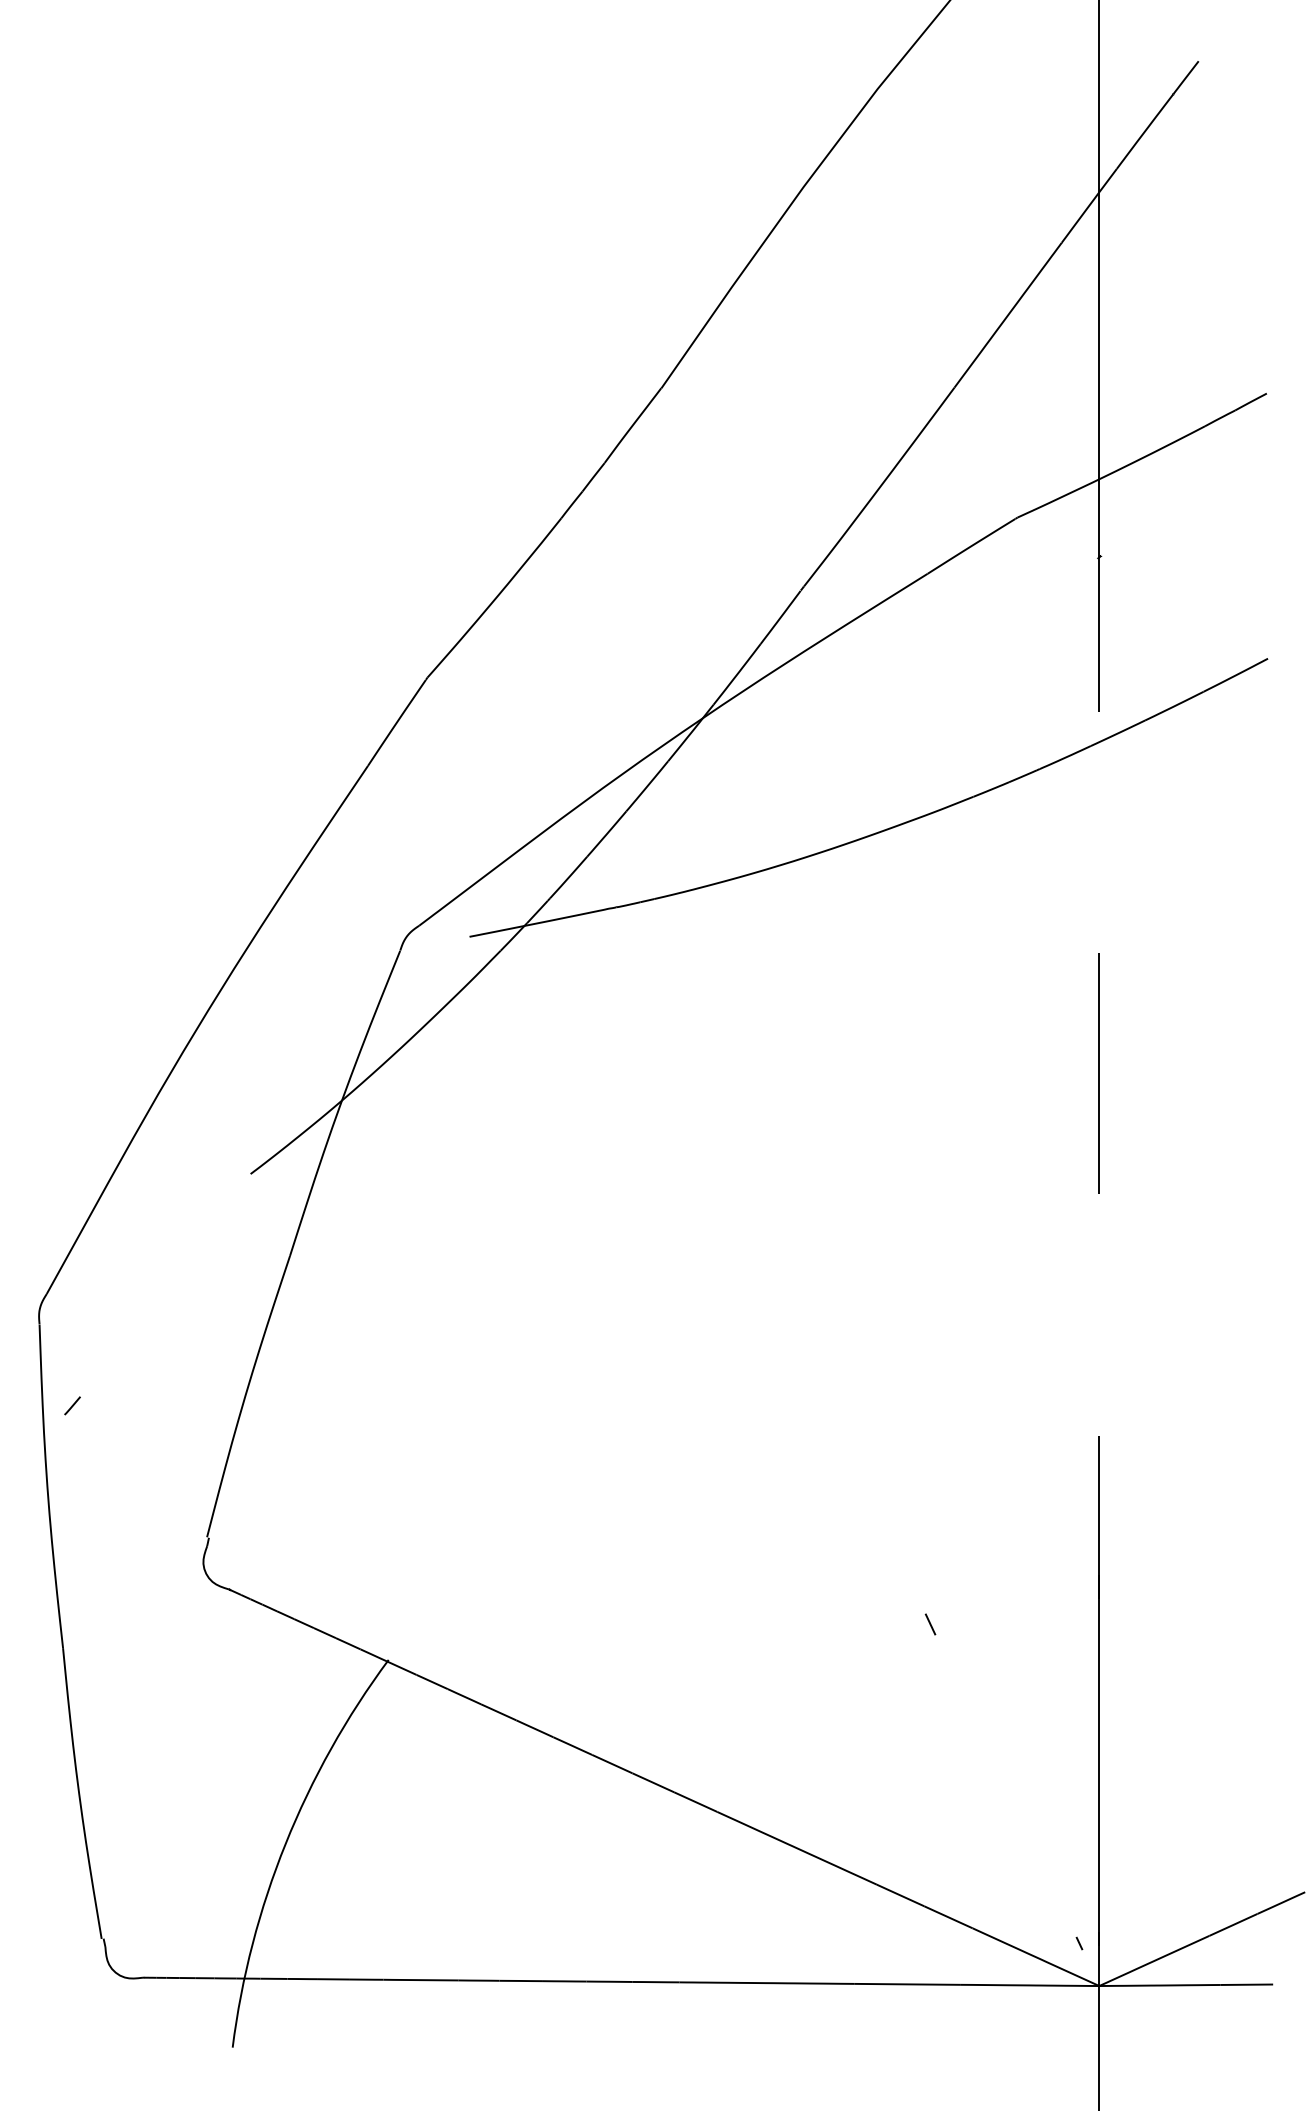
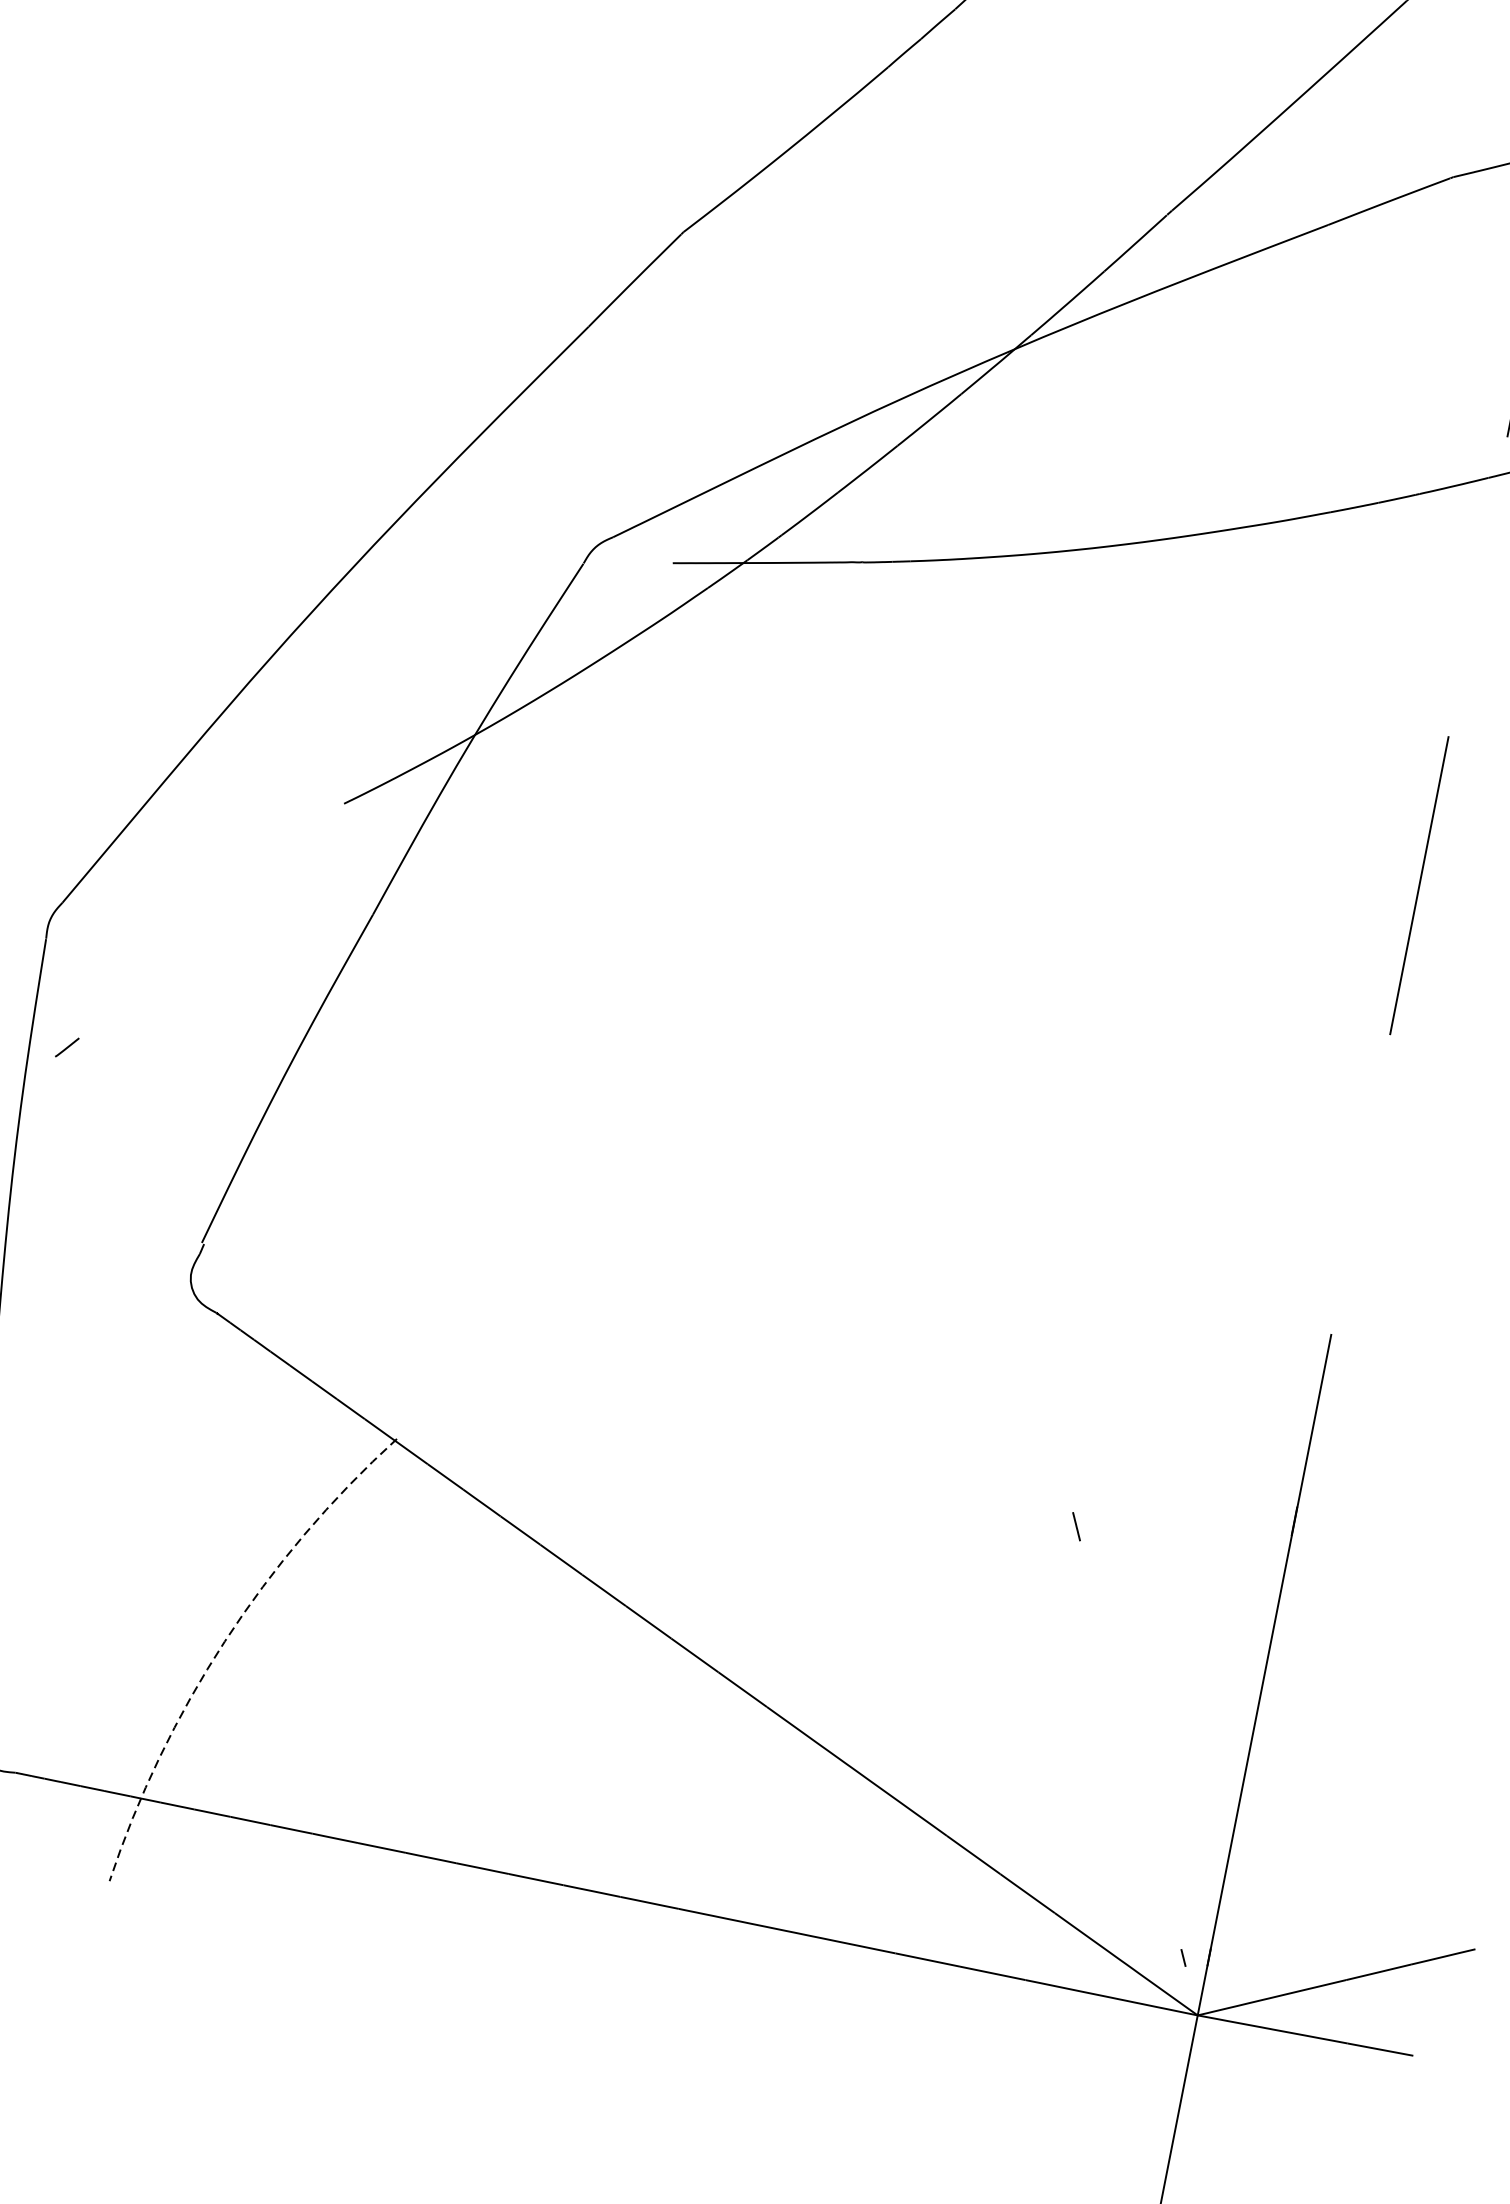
arc: (285, 1843) -> (224, 1641), solid -> dashed

